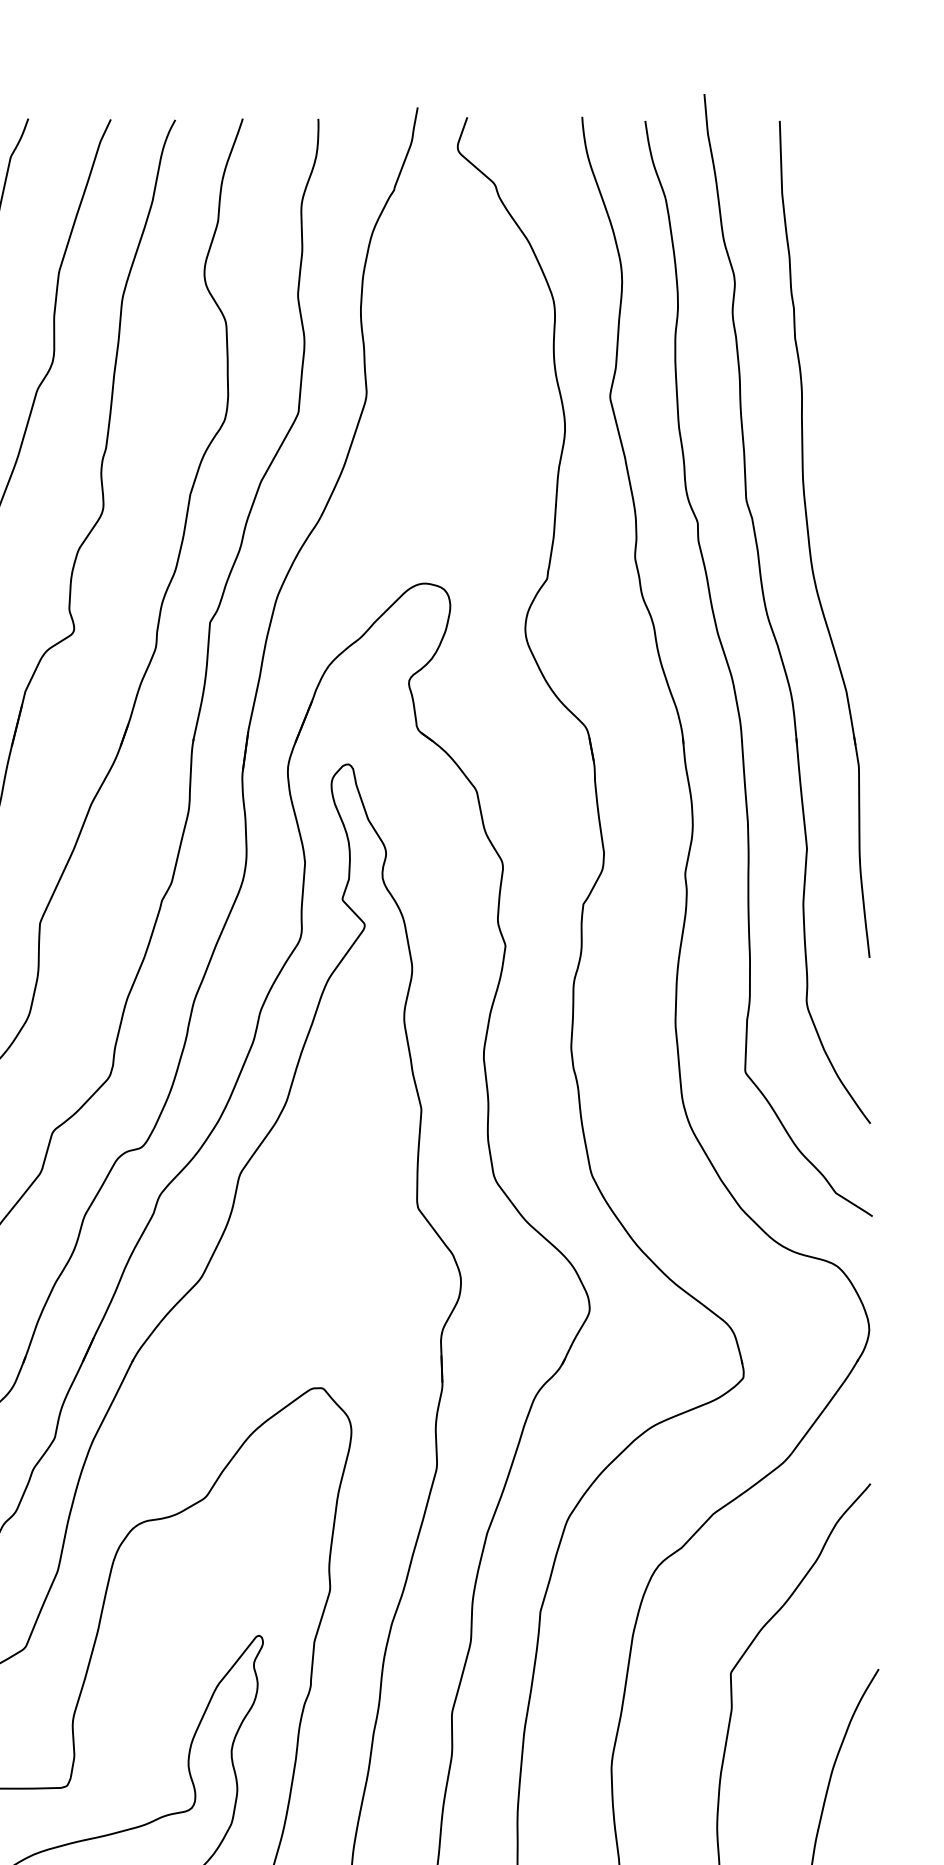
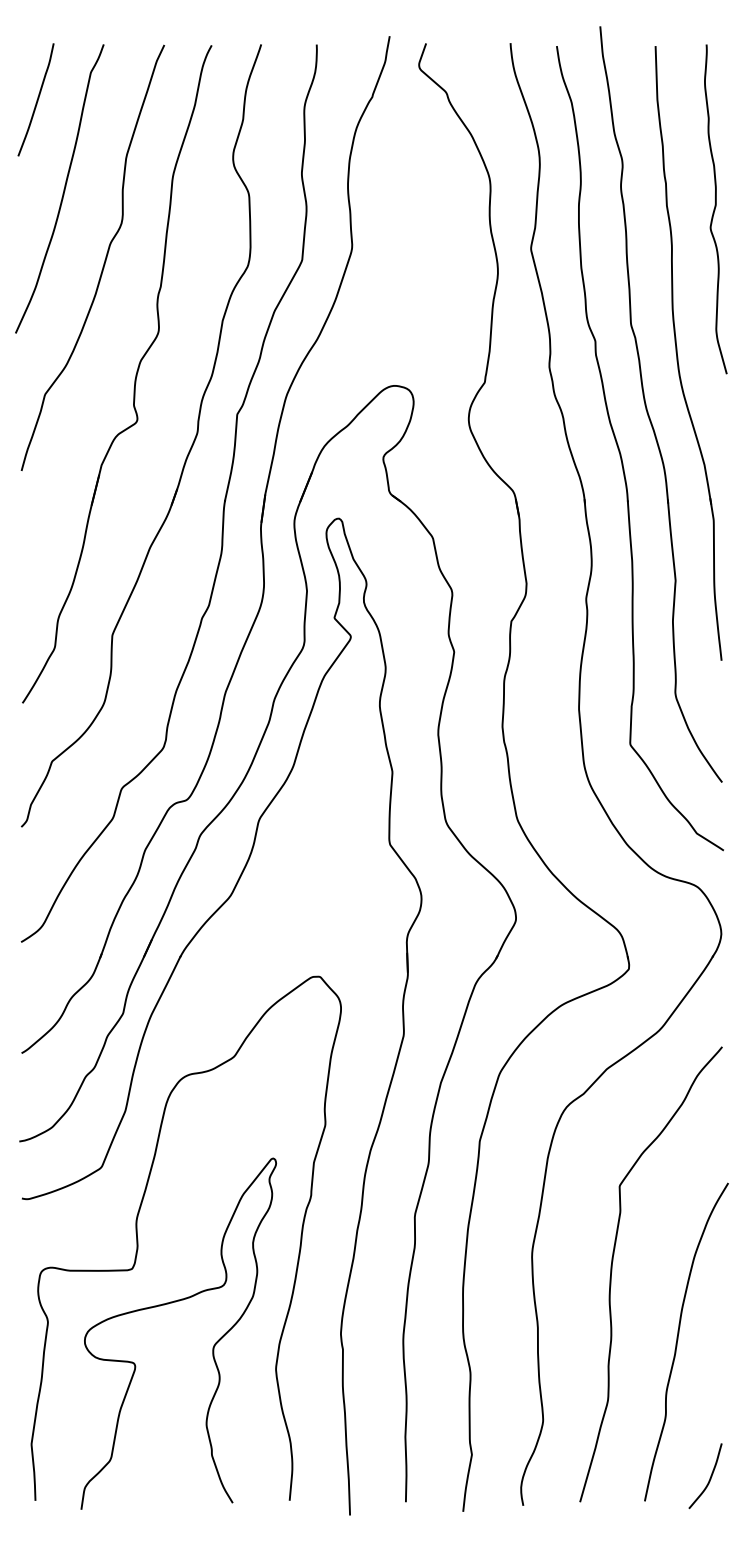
curve: (861, 343) -> (715, 209), added

